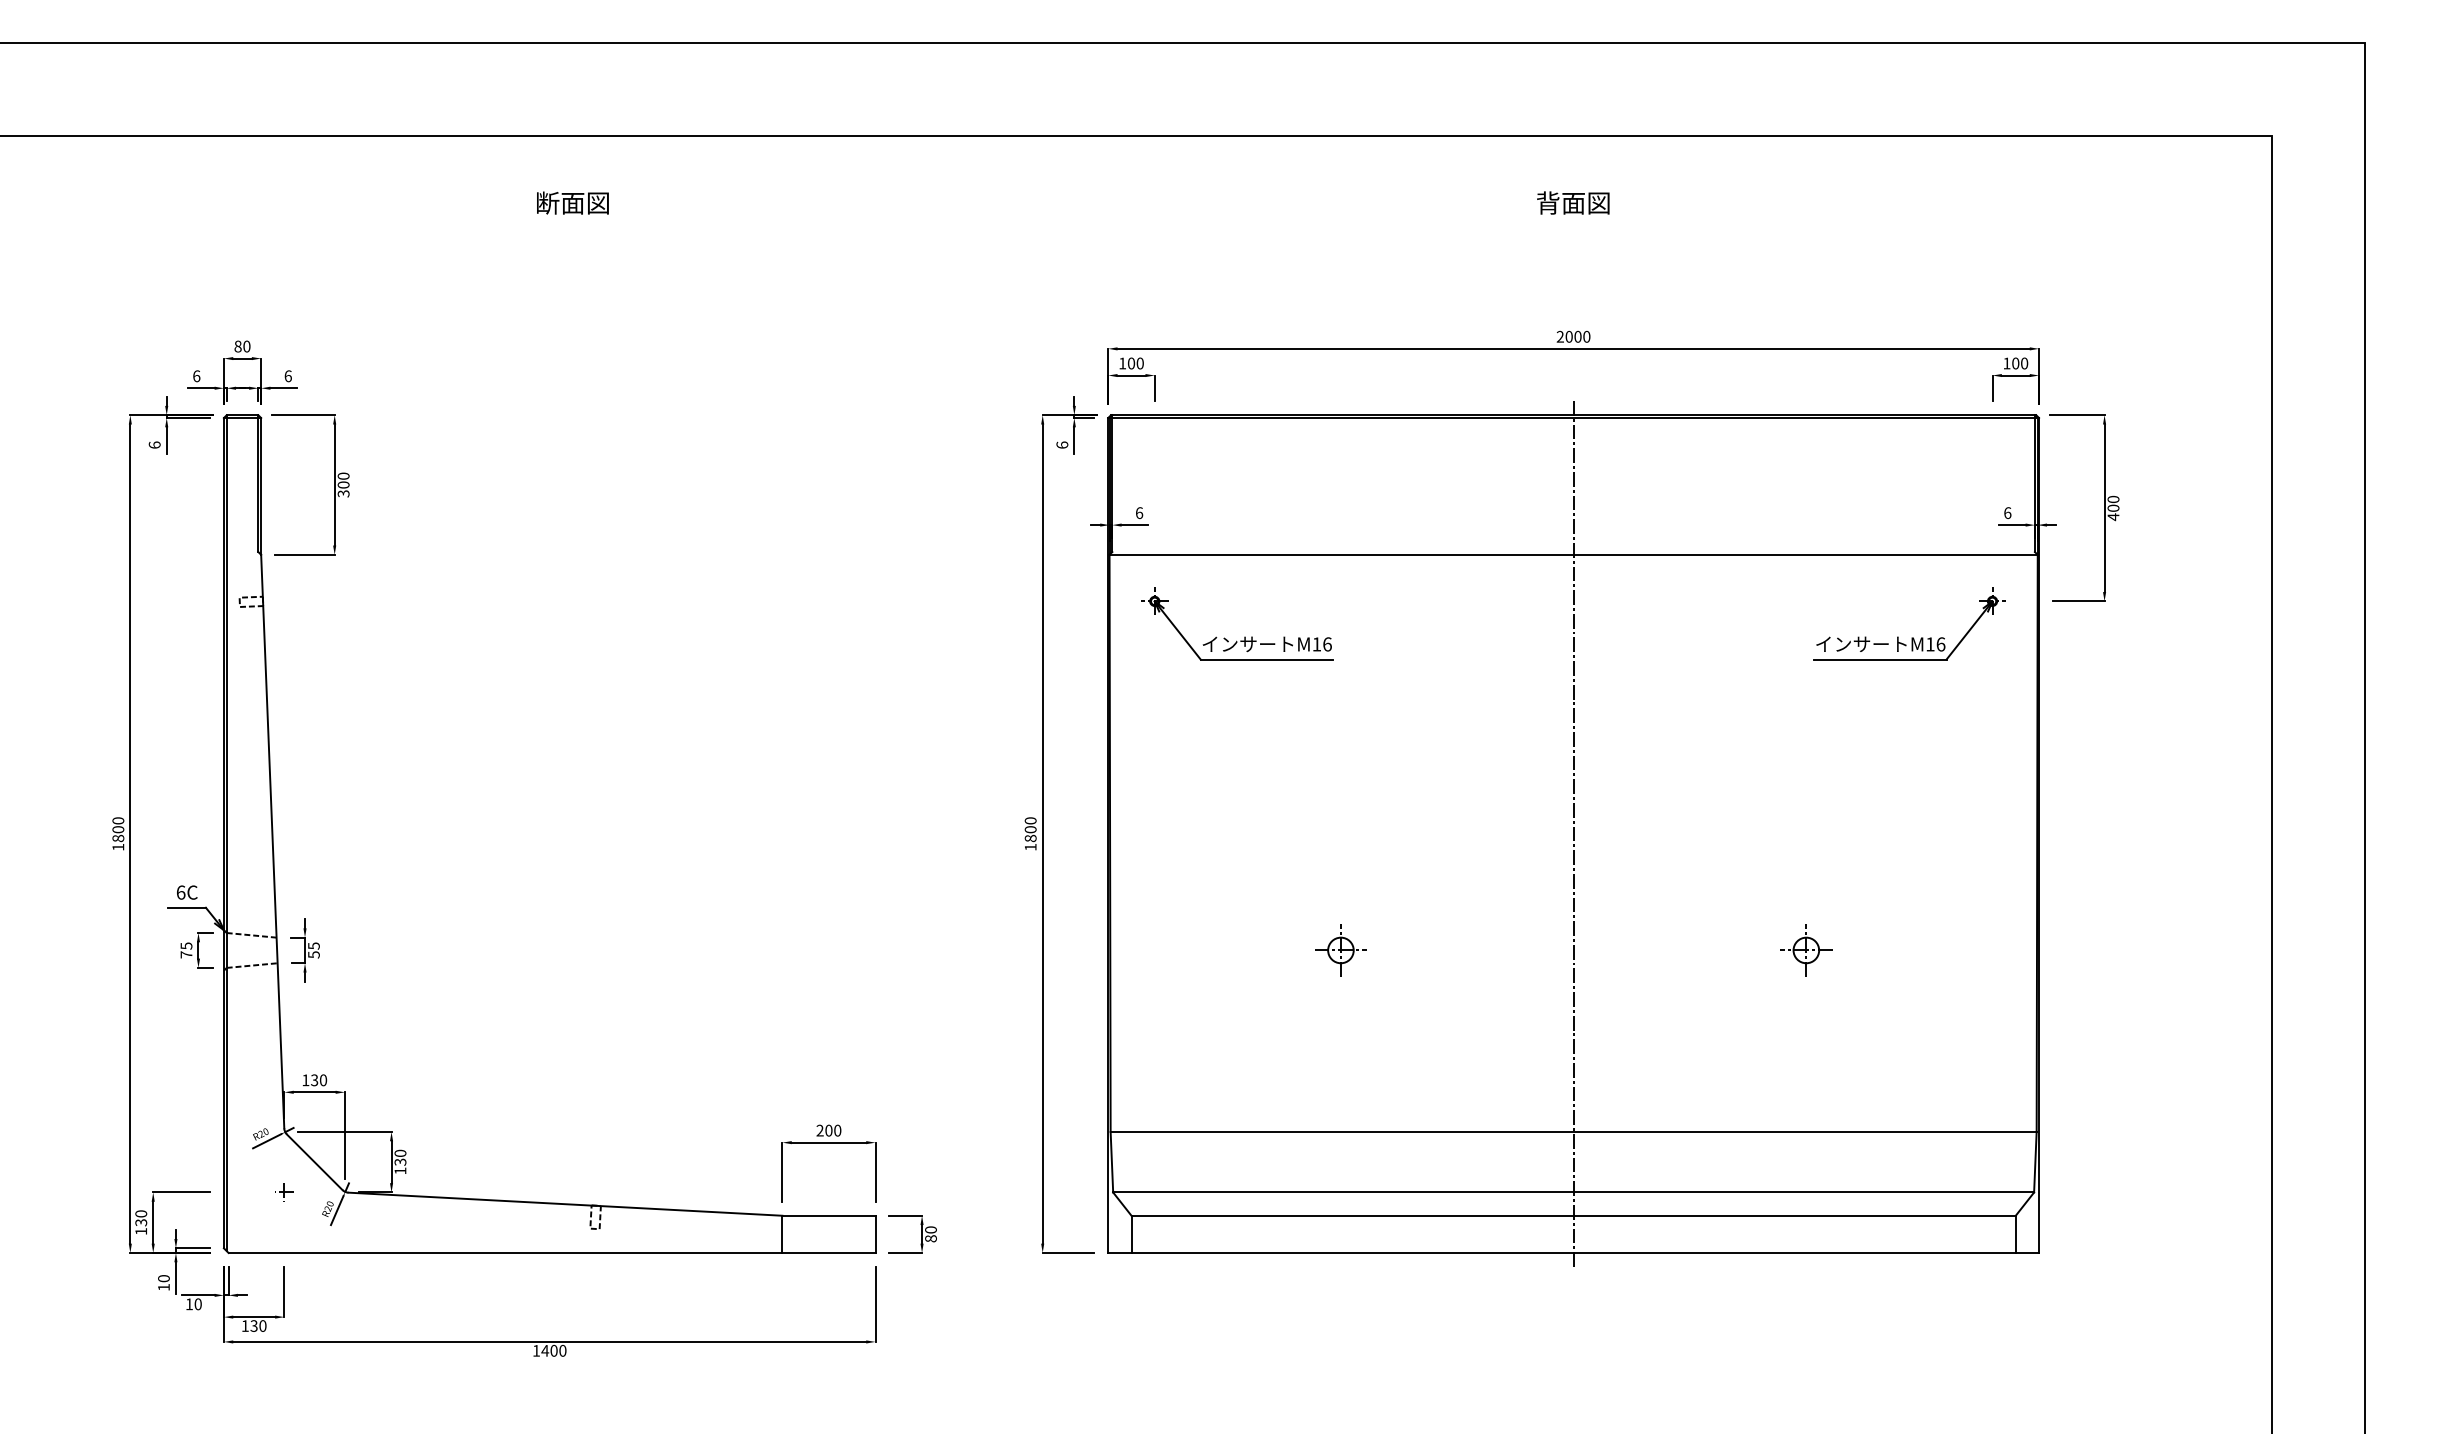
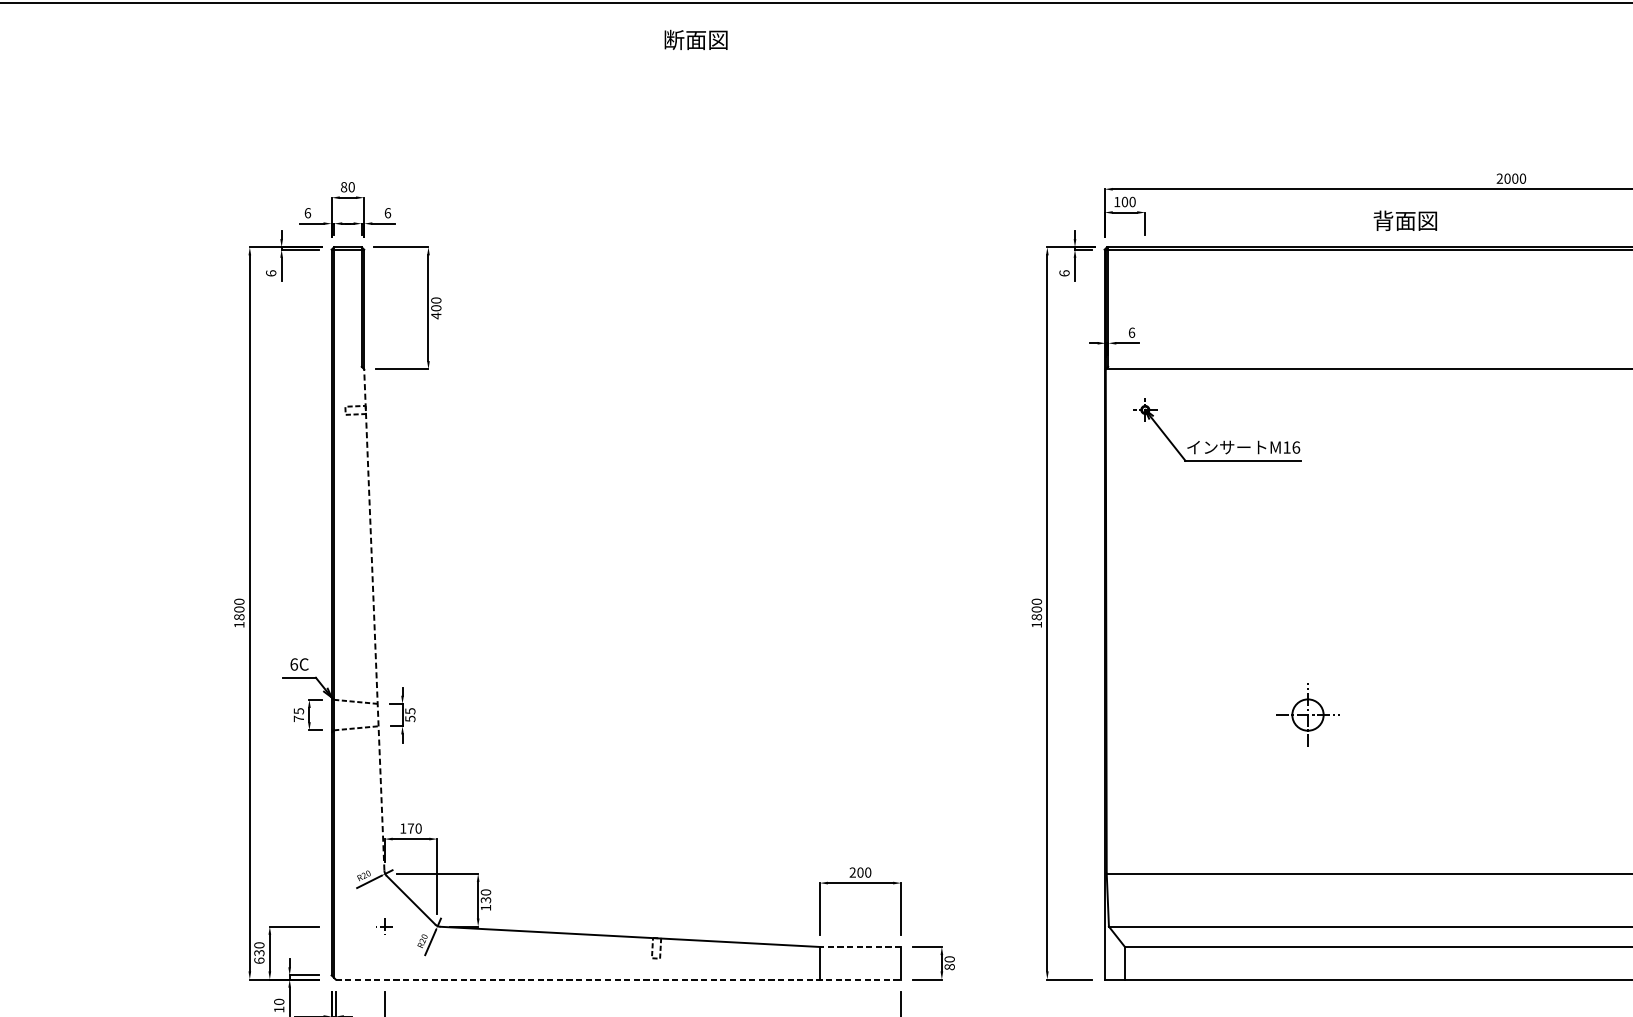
text: (572, 202) -> (695, 39), moved
text: (1573, 202) -> (1405, 220), moved
text: (343, 493) -> (436, 315), 300 -> 400
line: (1573, 833) -> (1511, 612), removed
line: (272, 841) -> (374, 619), solid -> dashed
part: (1340, 950) -> (1307, 715), size x1.4
text: (314, 1080) -> (410, 828), 130 -> 170
line: (828, 1215) -> (860, 946), solid -> dashed
text: (141, 1230) -> (259, 959), 130 -> 630
line: (552, 1252) -> (618, 979), solid -> dashed

